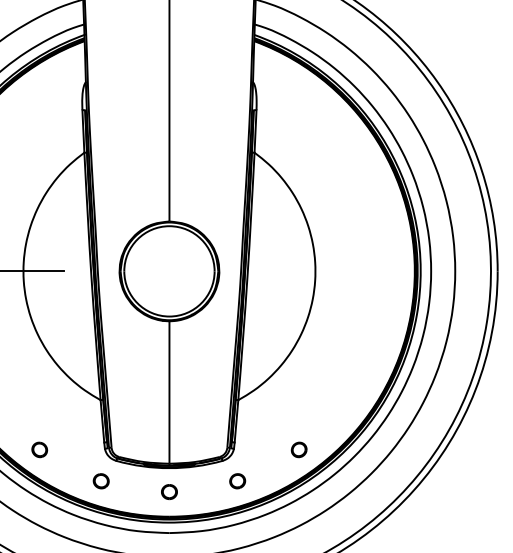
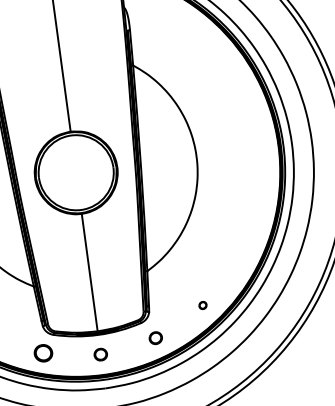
part: (298, 449) -> (202, 305), size x0.6
part: (100, 481) -> (42, 353), size x1.4

